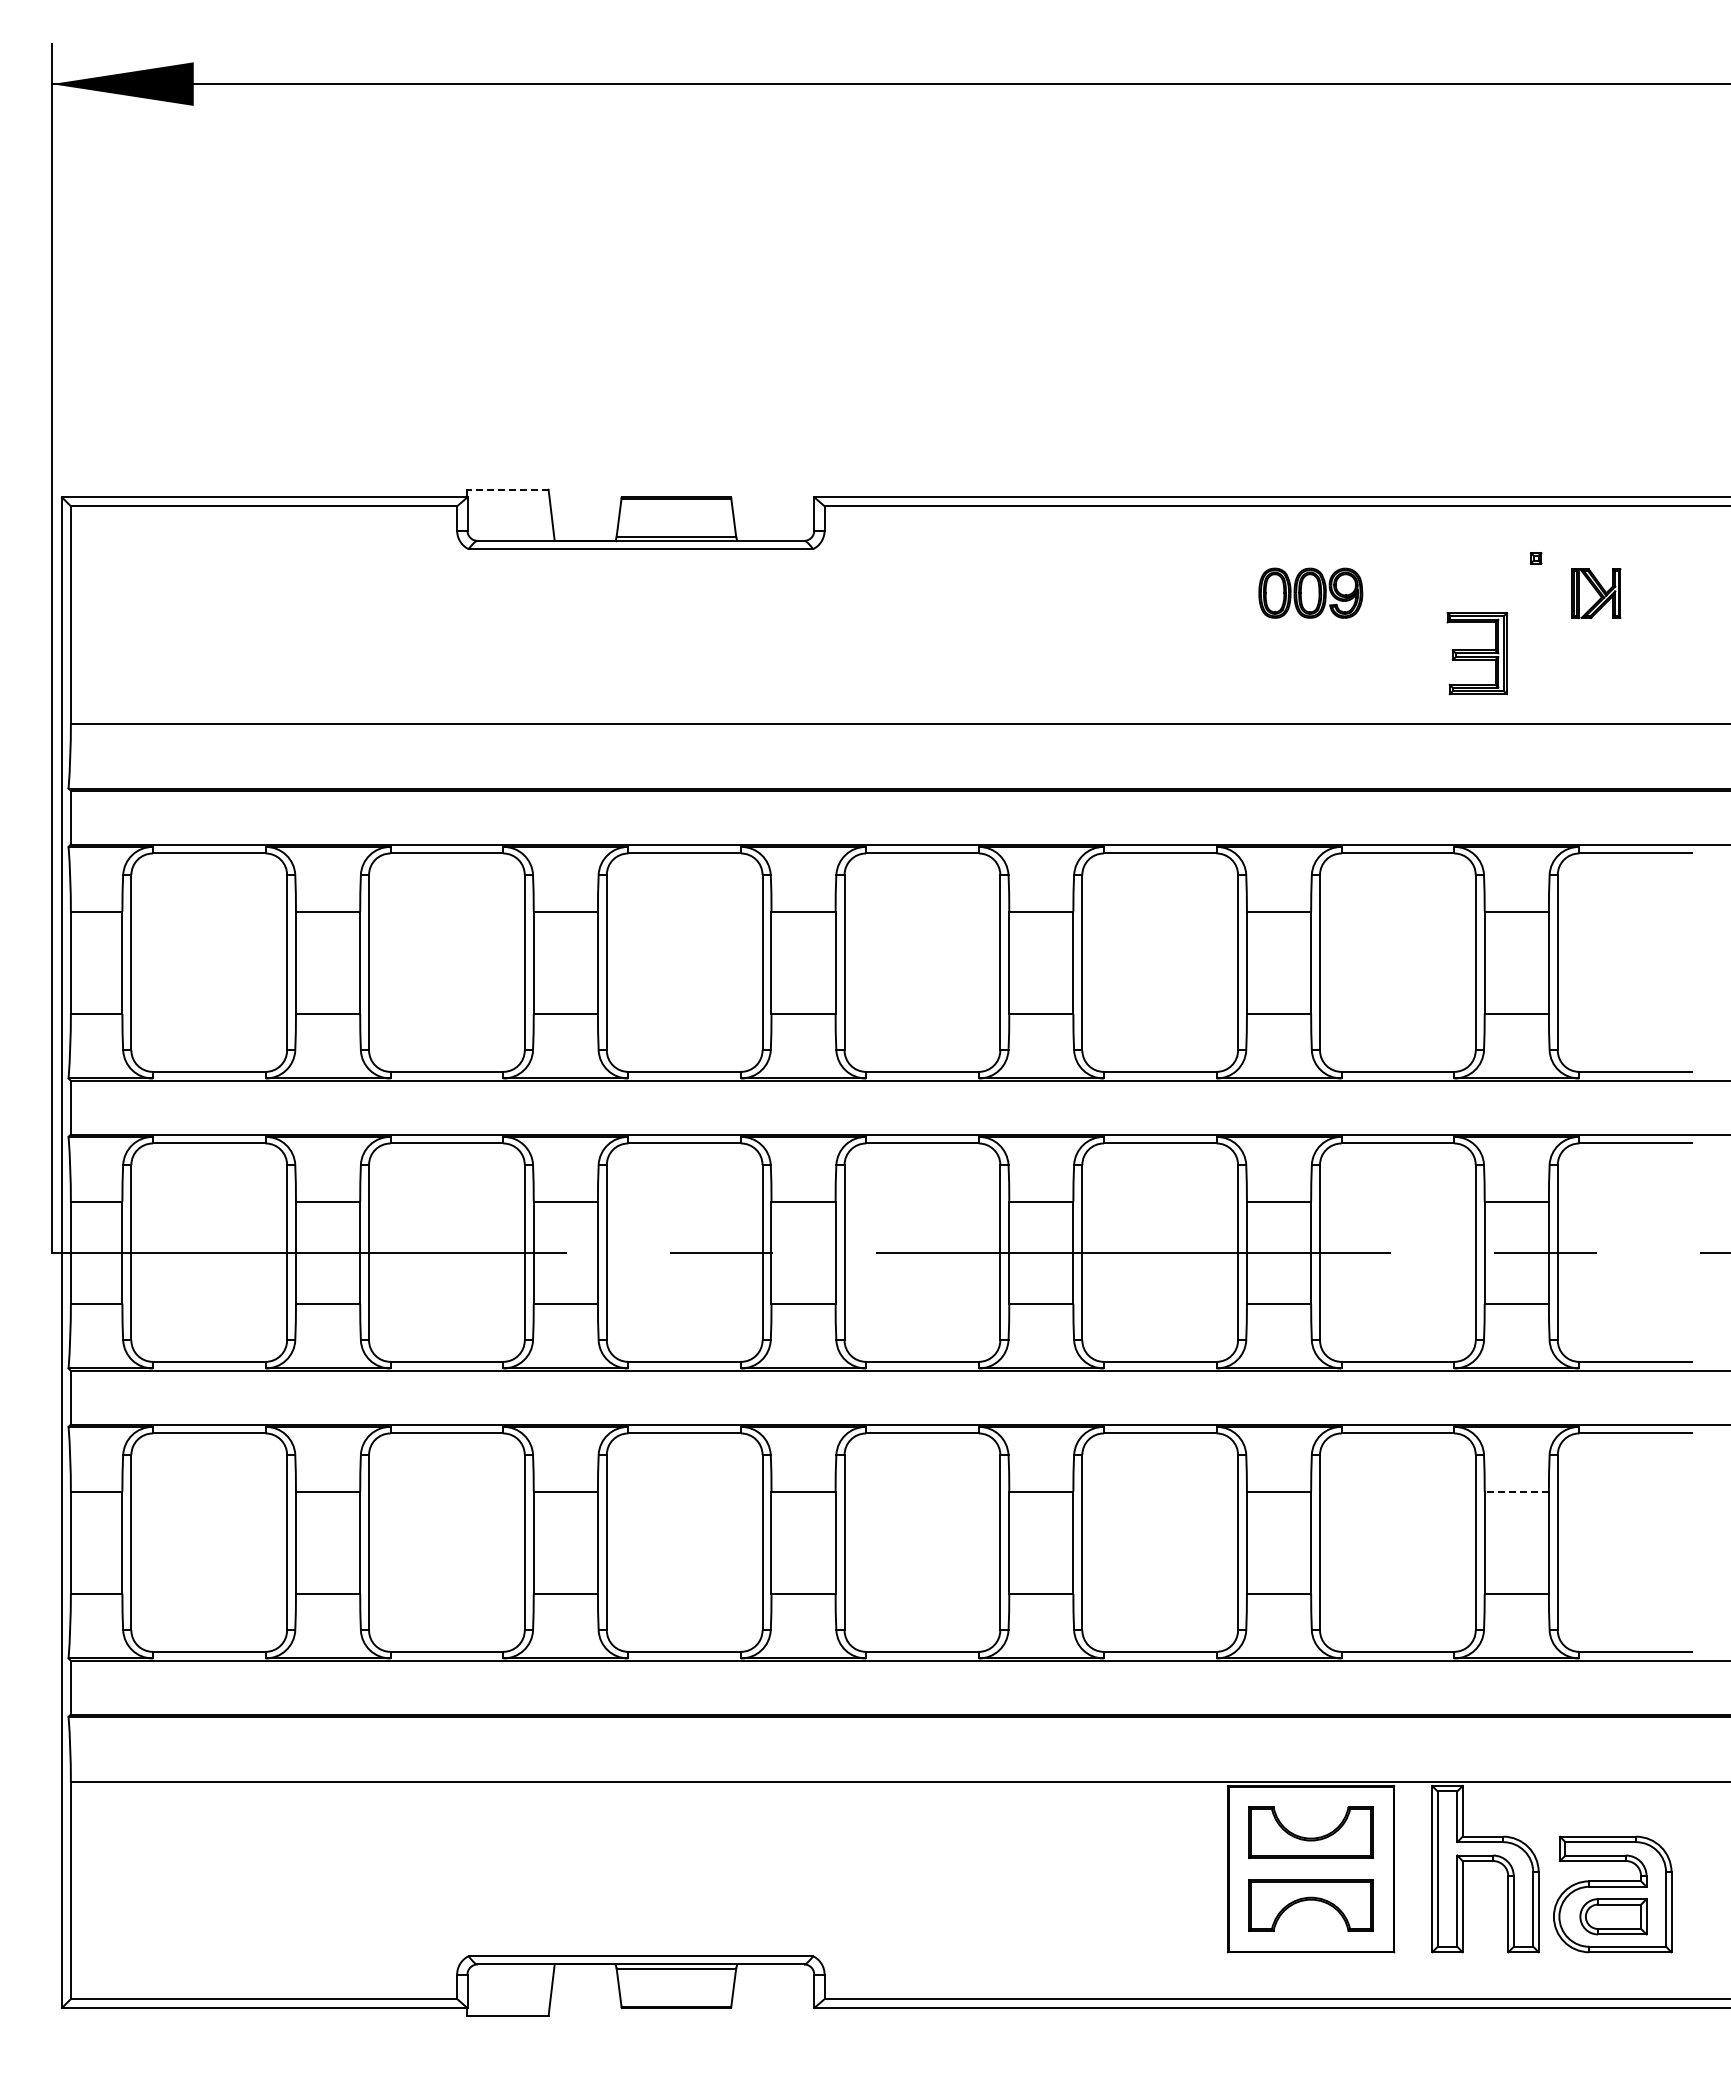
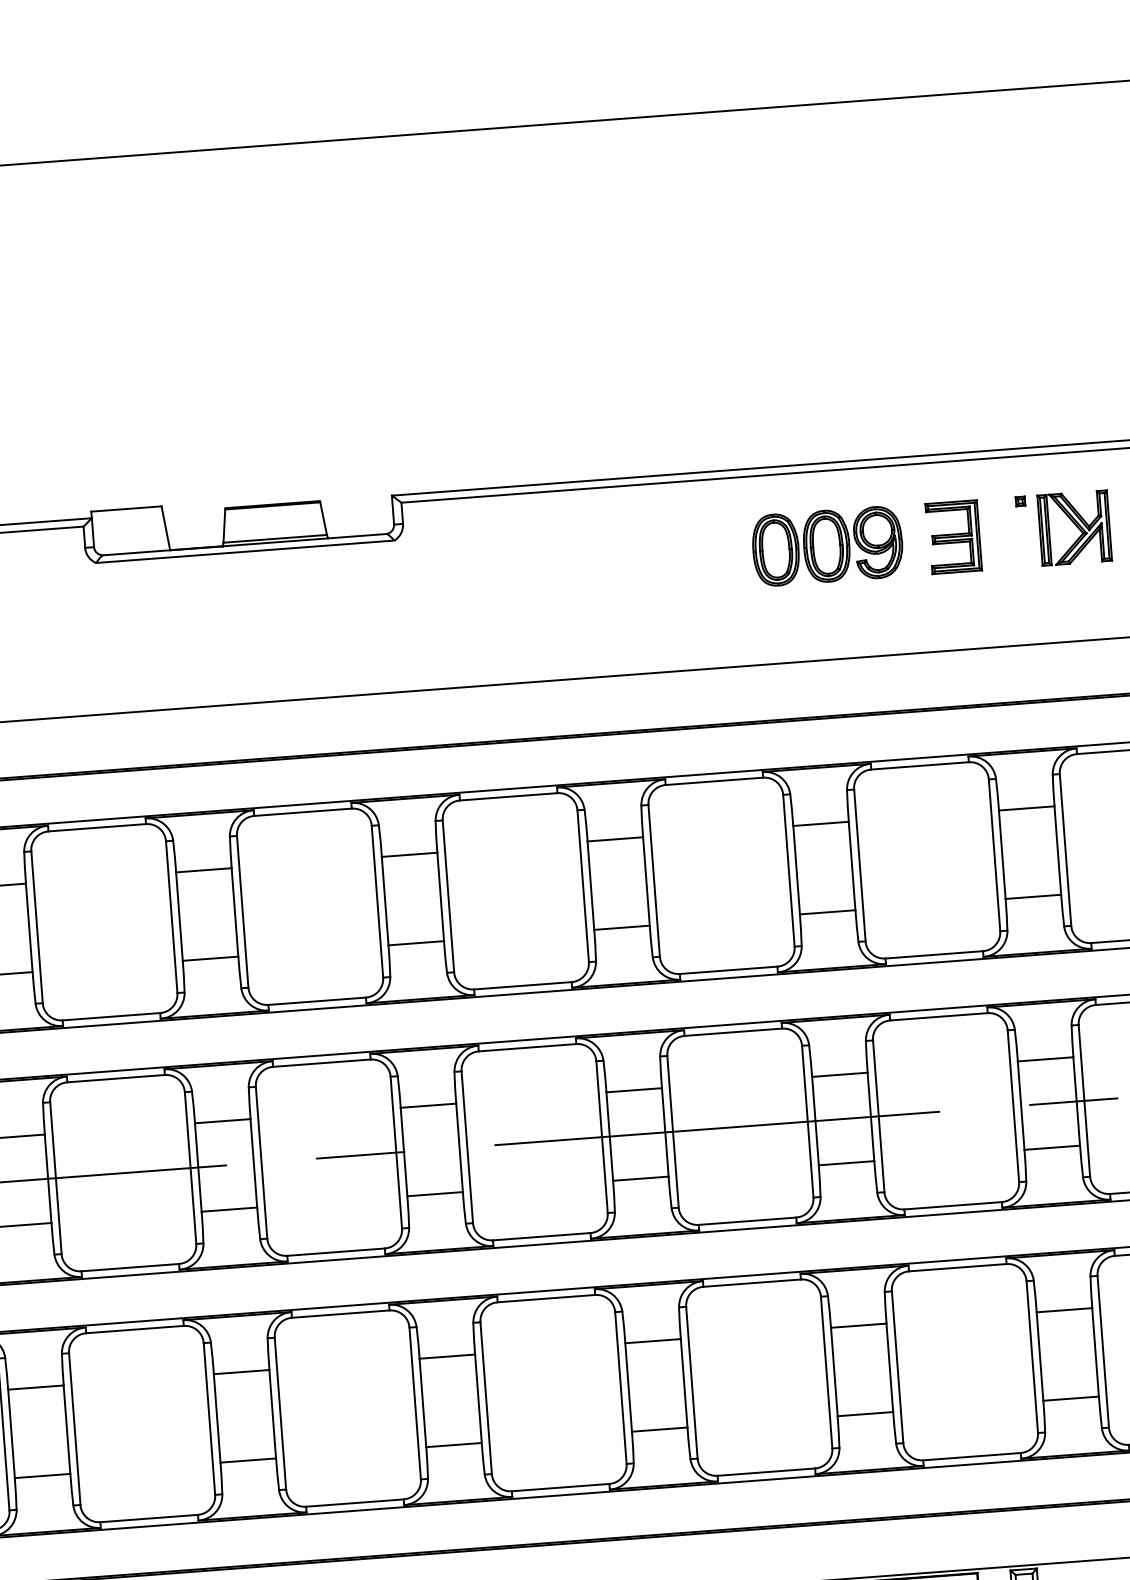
line: (508, 489) -> (126, 508), dashed -> solid
part: (1310, 593) -> (827, 546), size x1.67
part: (1596, 593) -> (1075, 528), size x1.67
part: (1476, 653) -> (953, 537), moved
line: (1516, 1491) -> (1064, 1310), dashed -> solid

